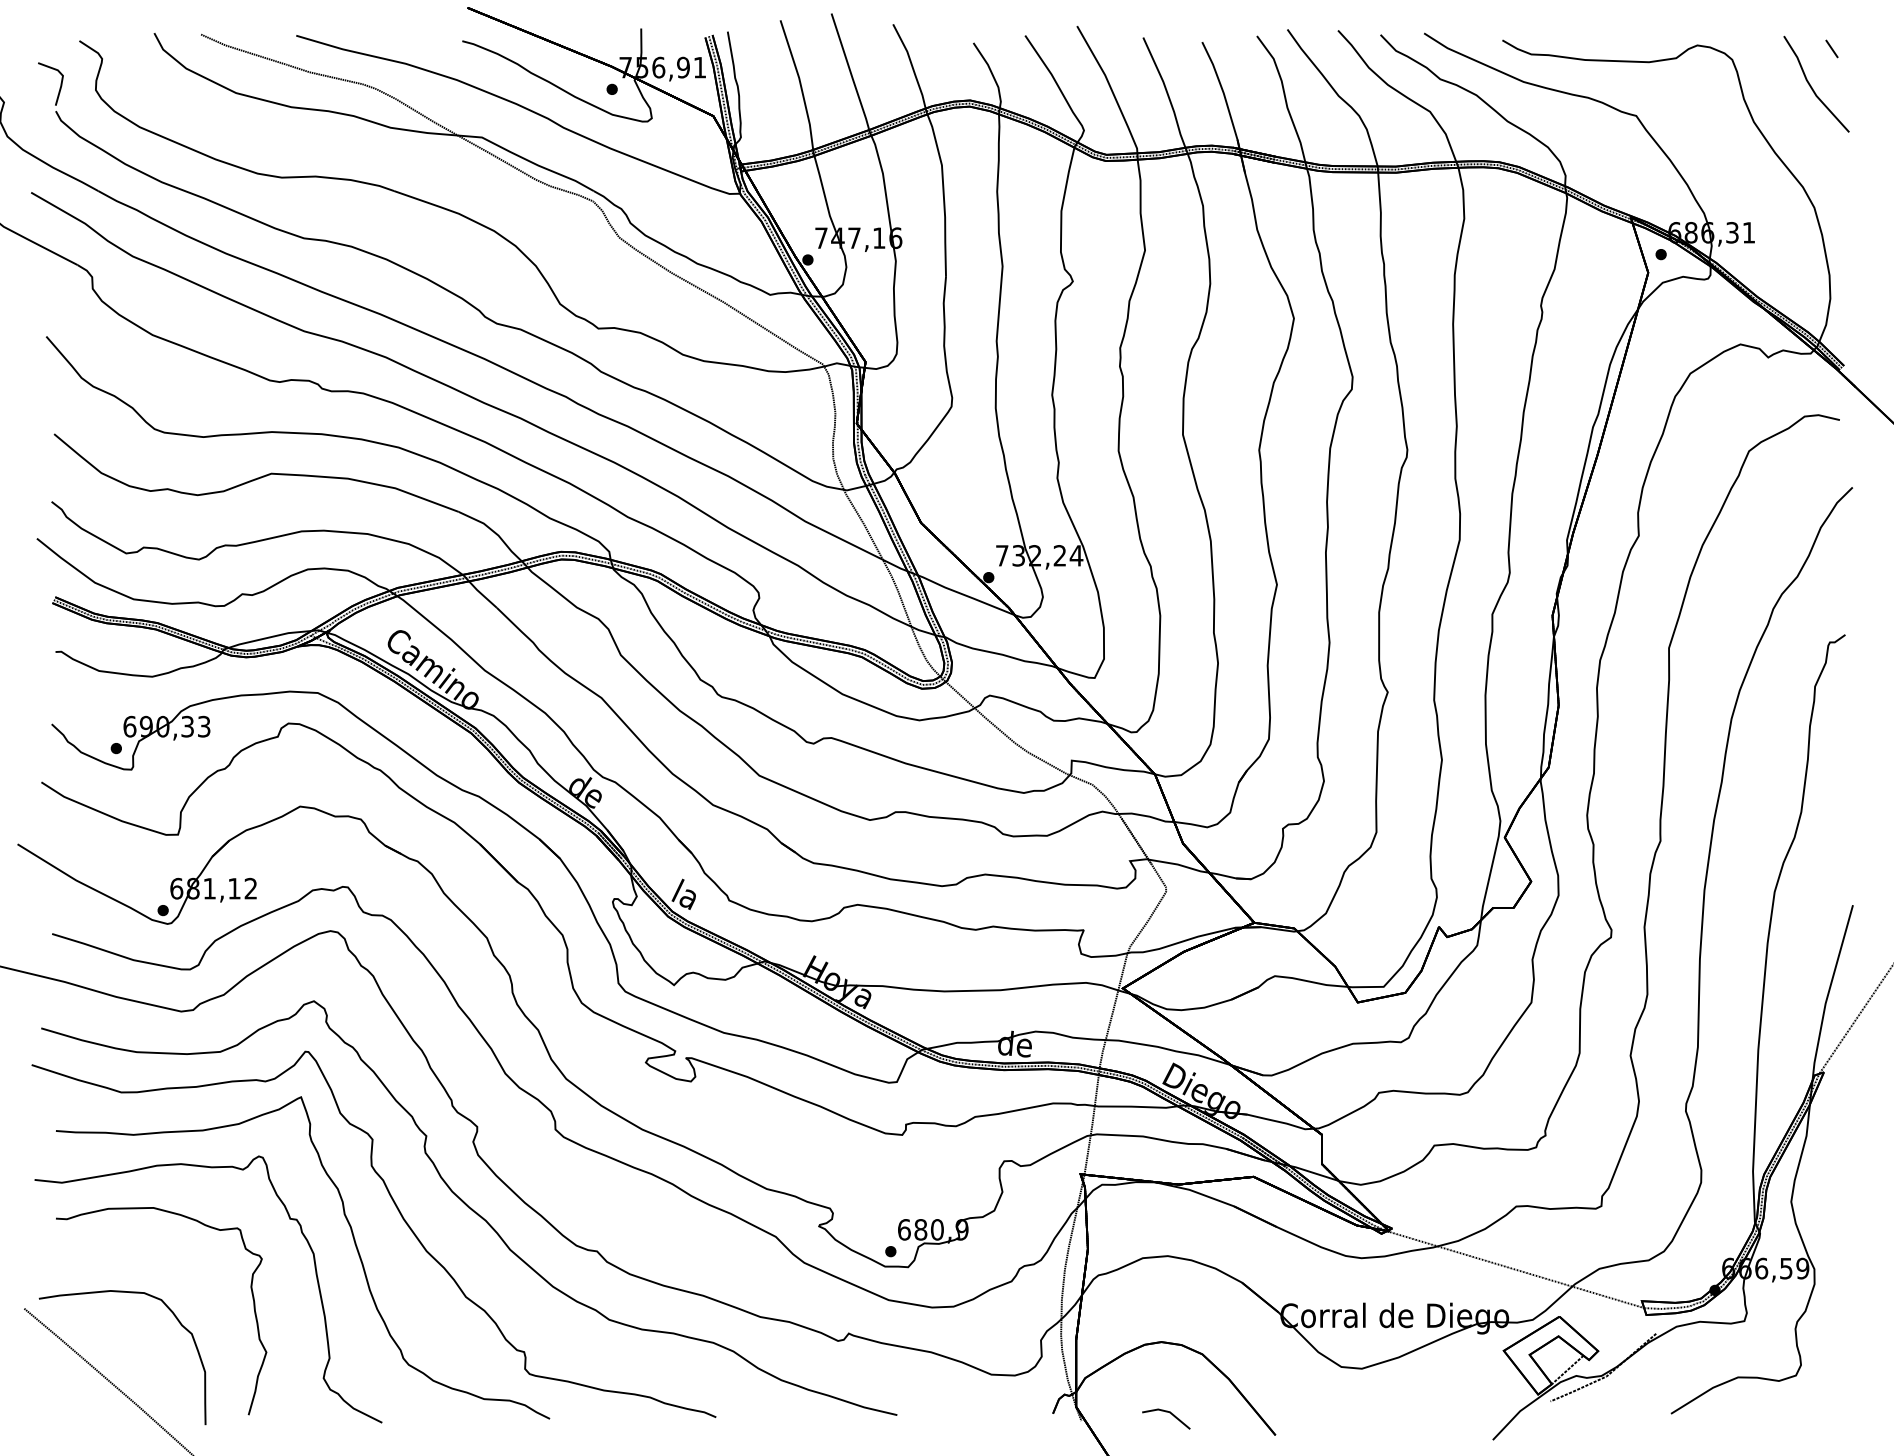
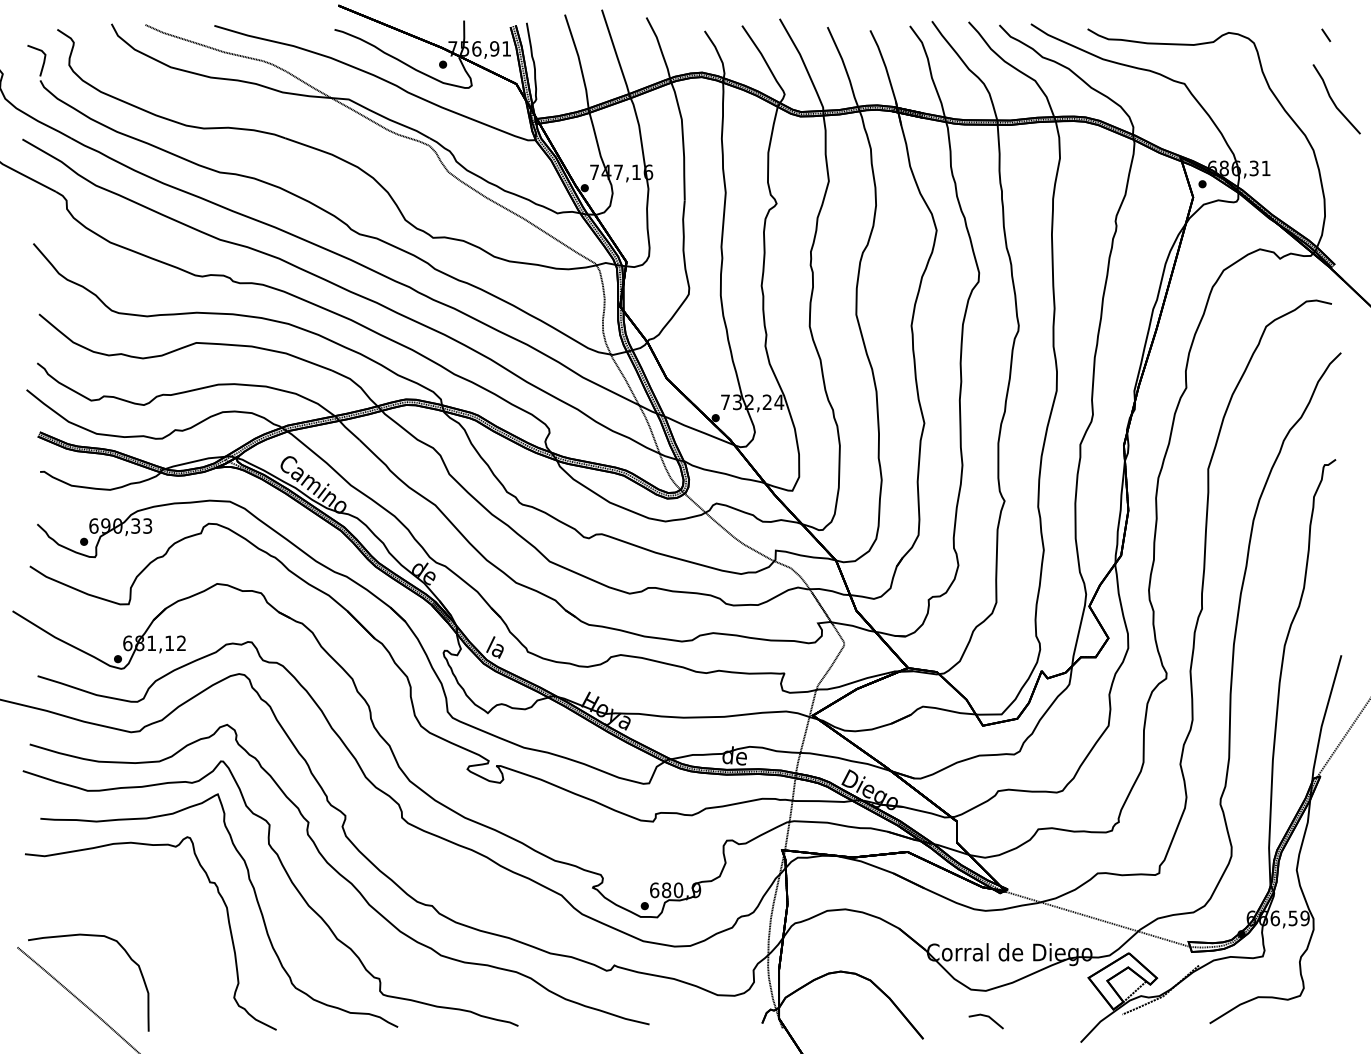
line: (1811, 85) -> (1333, 100), moved
part: (251, 1294) -> (181, 937), removed
line: (1169, 1413) -> (988, 1017), moved

